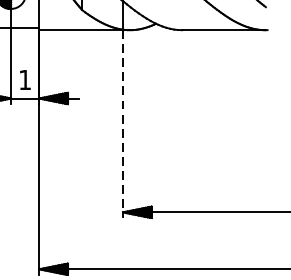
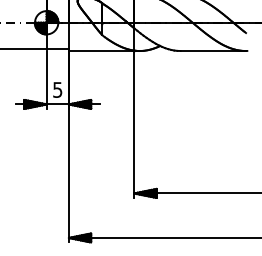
text: (24, 79) -> (57, 89), 1 -> 5
line: (123, 124) -> (134, 124), dashed -> solid

